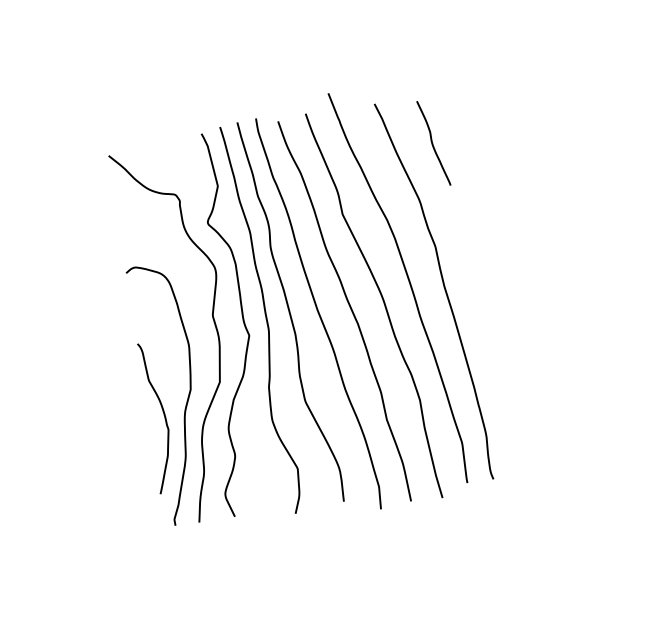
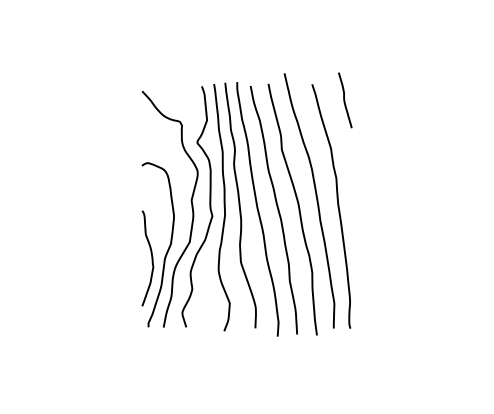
curve: (434, 143) -> (345, 100), moved

